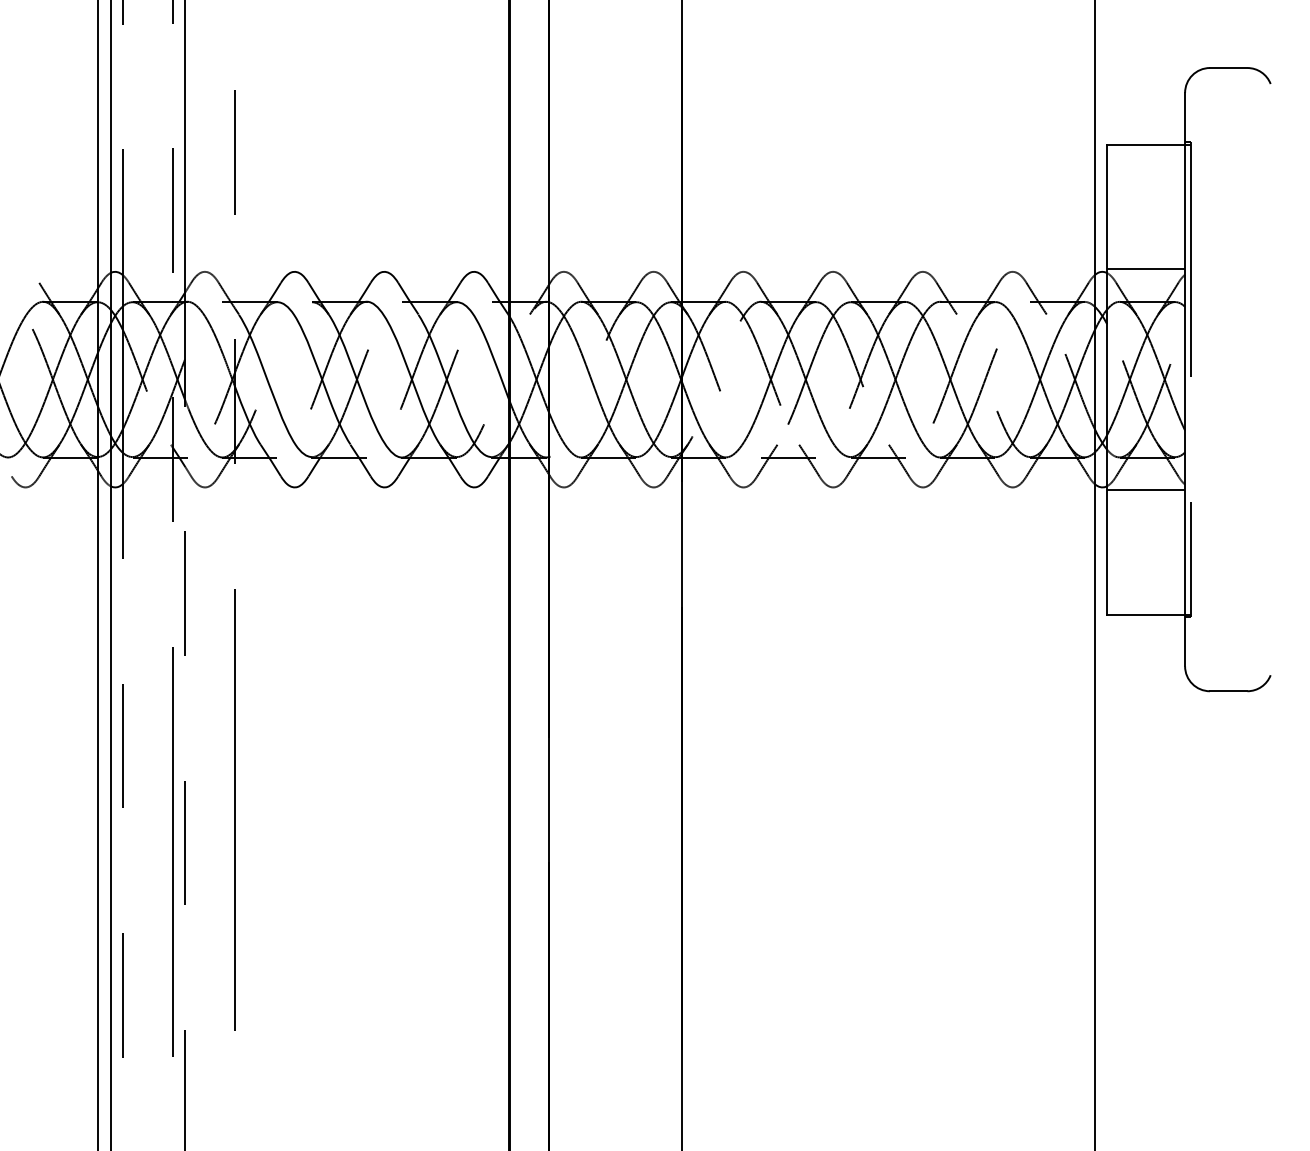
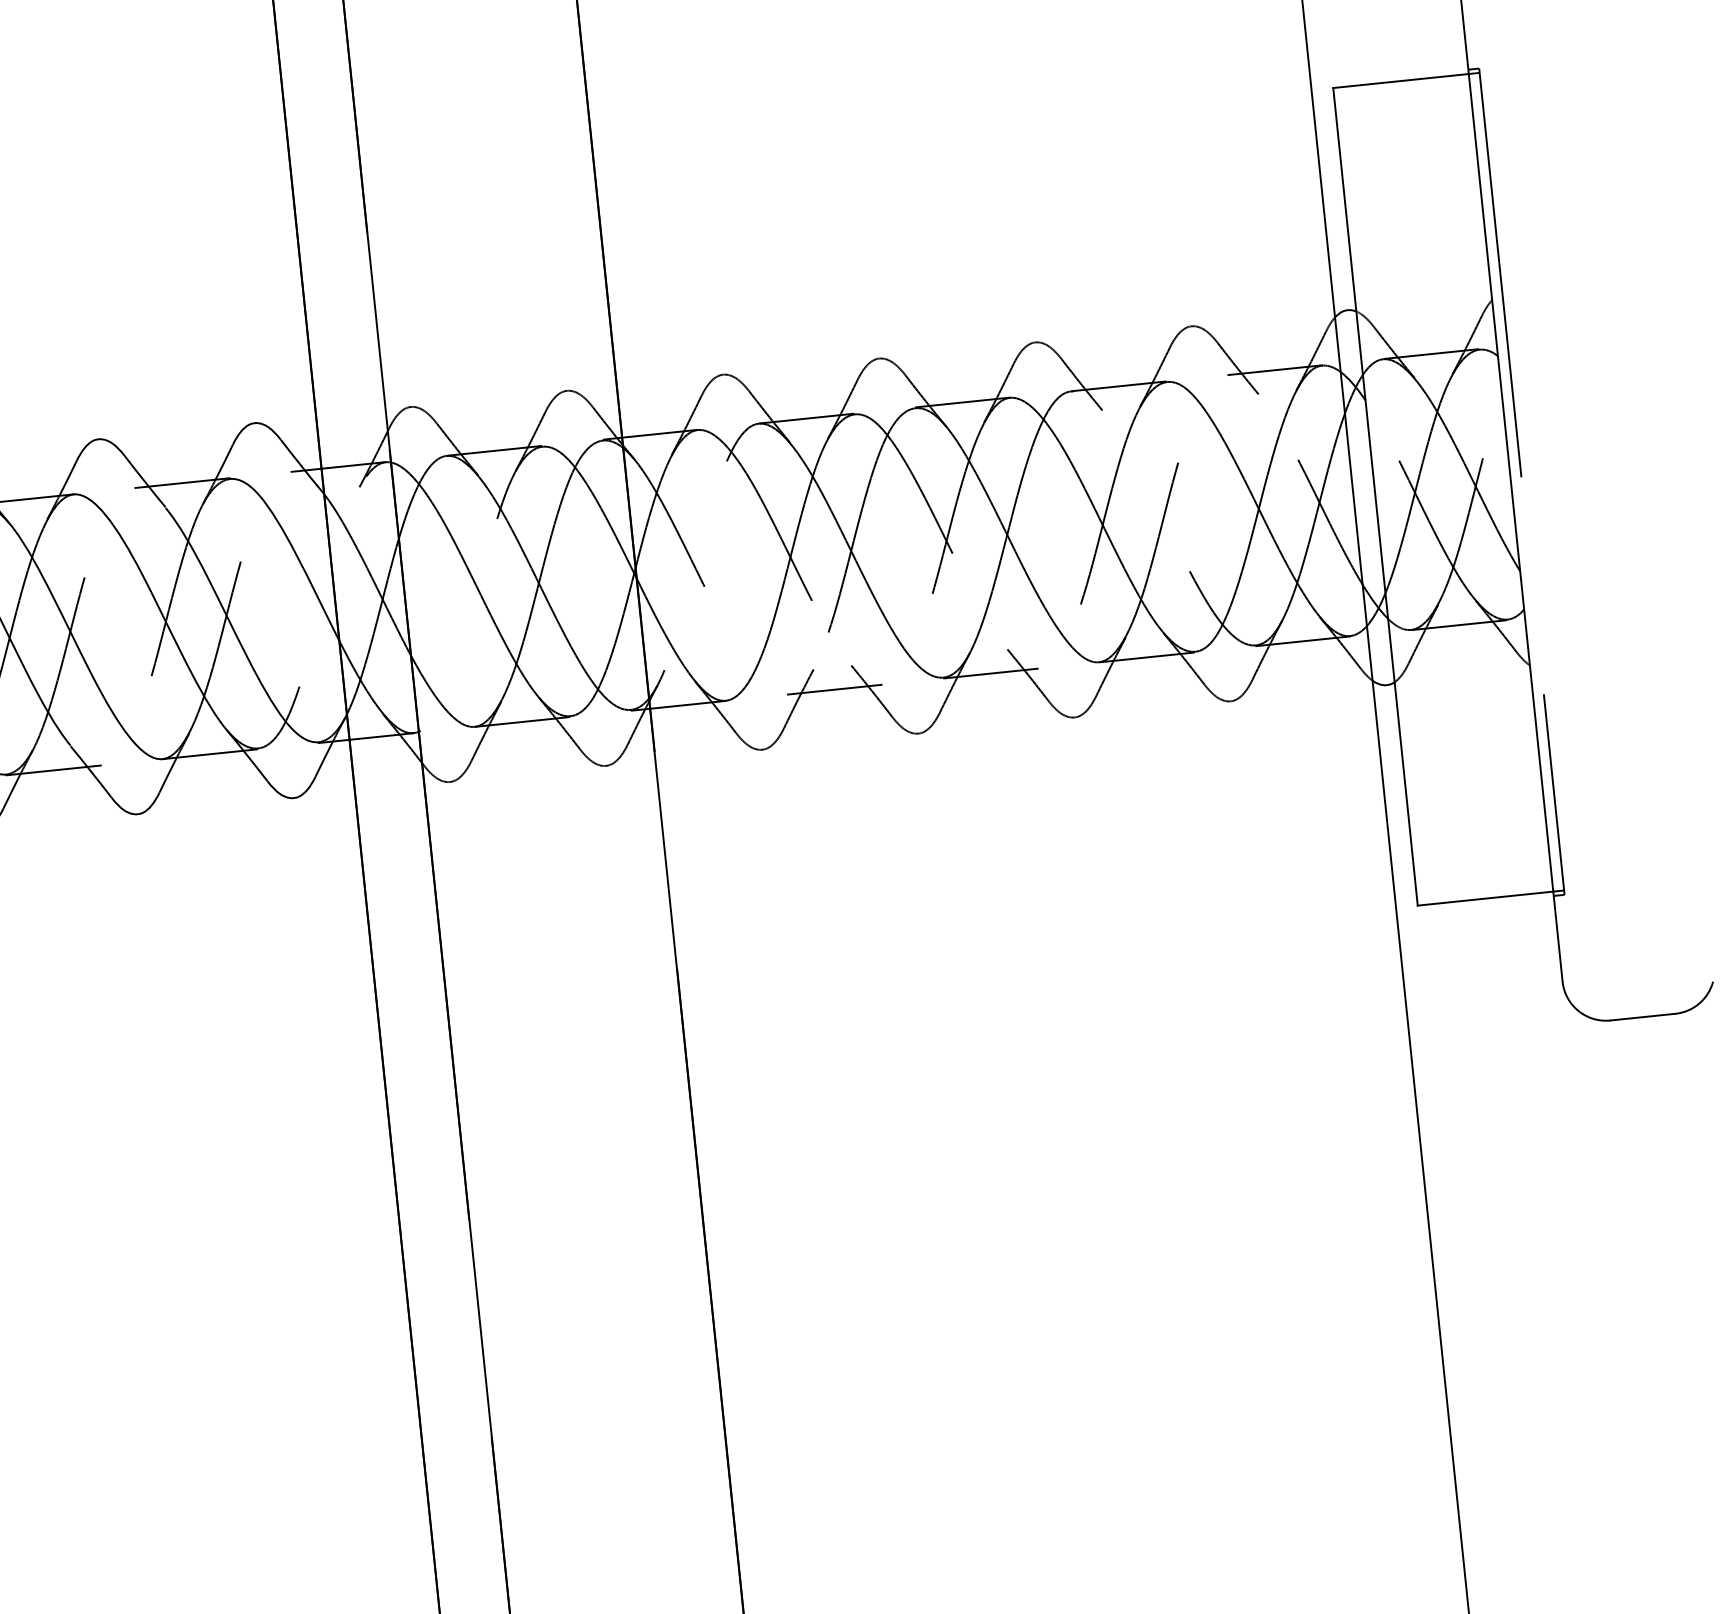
line: (1146, 269) -> (1424, 298), removed
line: (1146, 489) -> (1463, 680), removed

